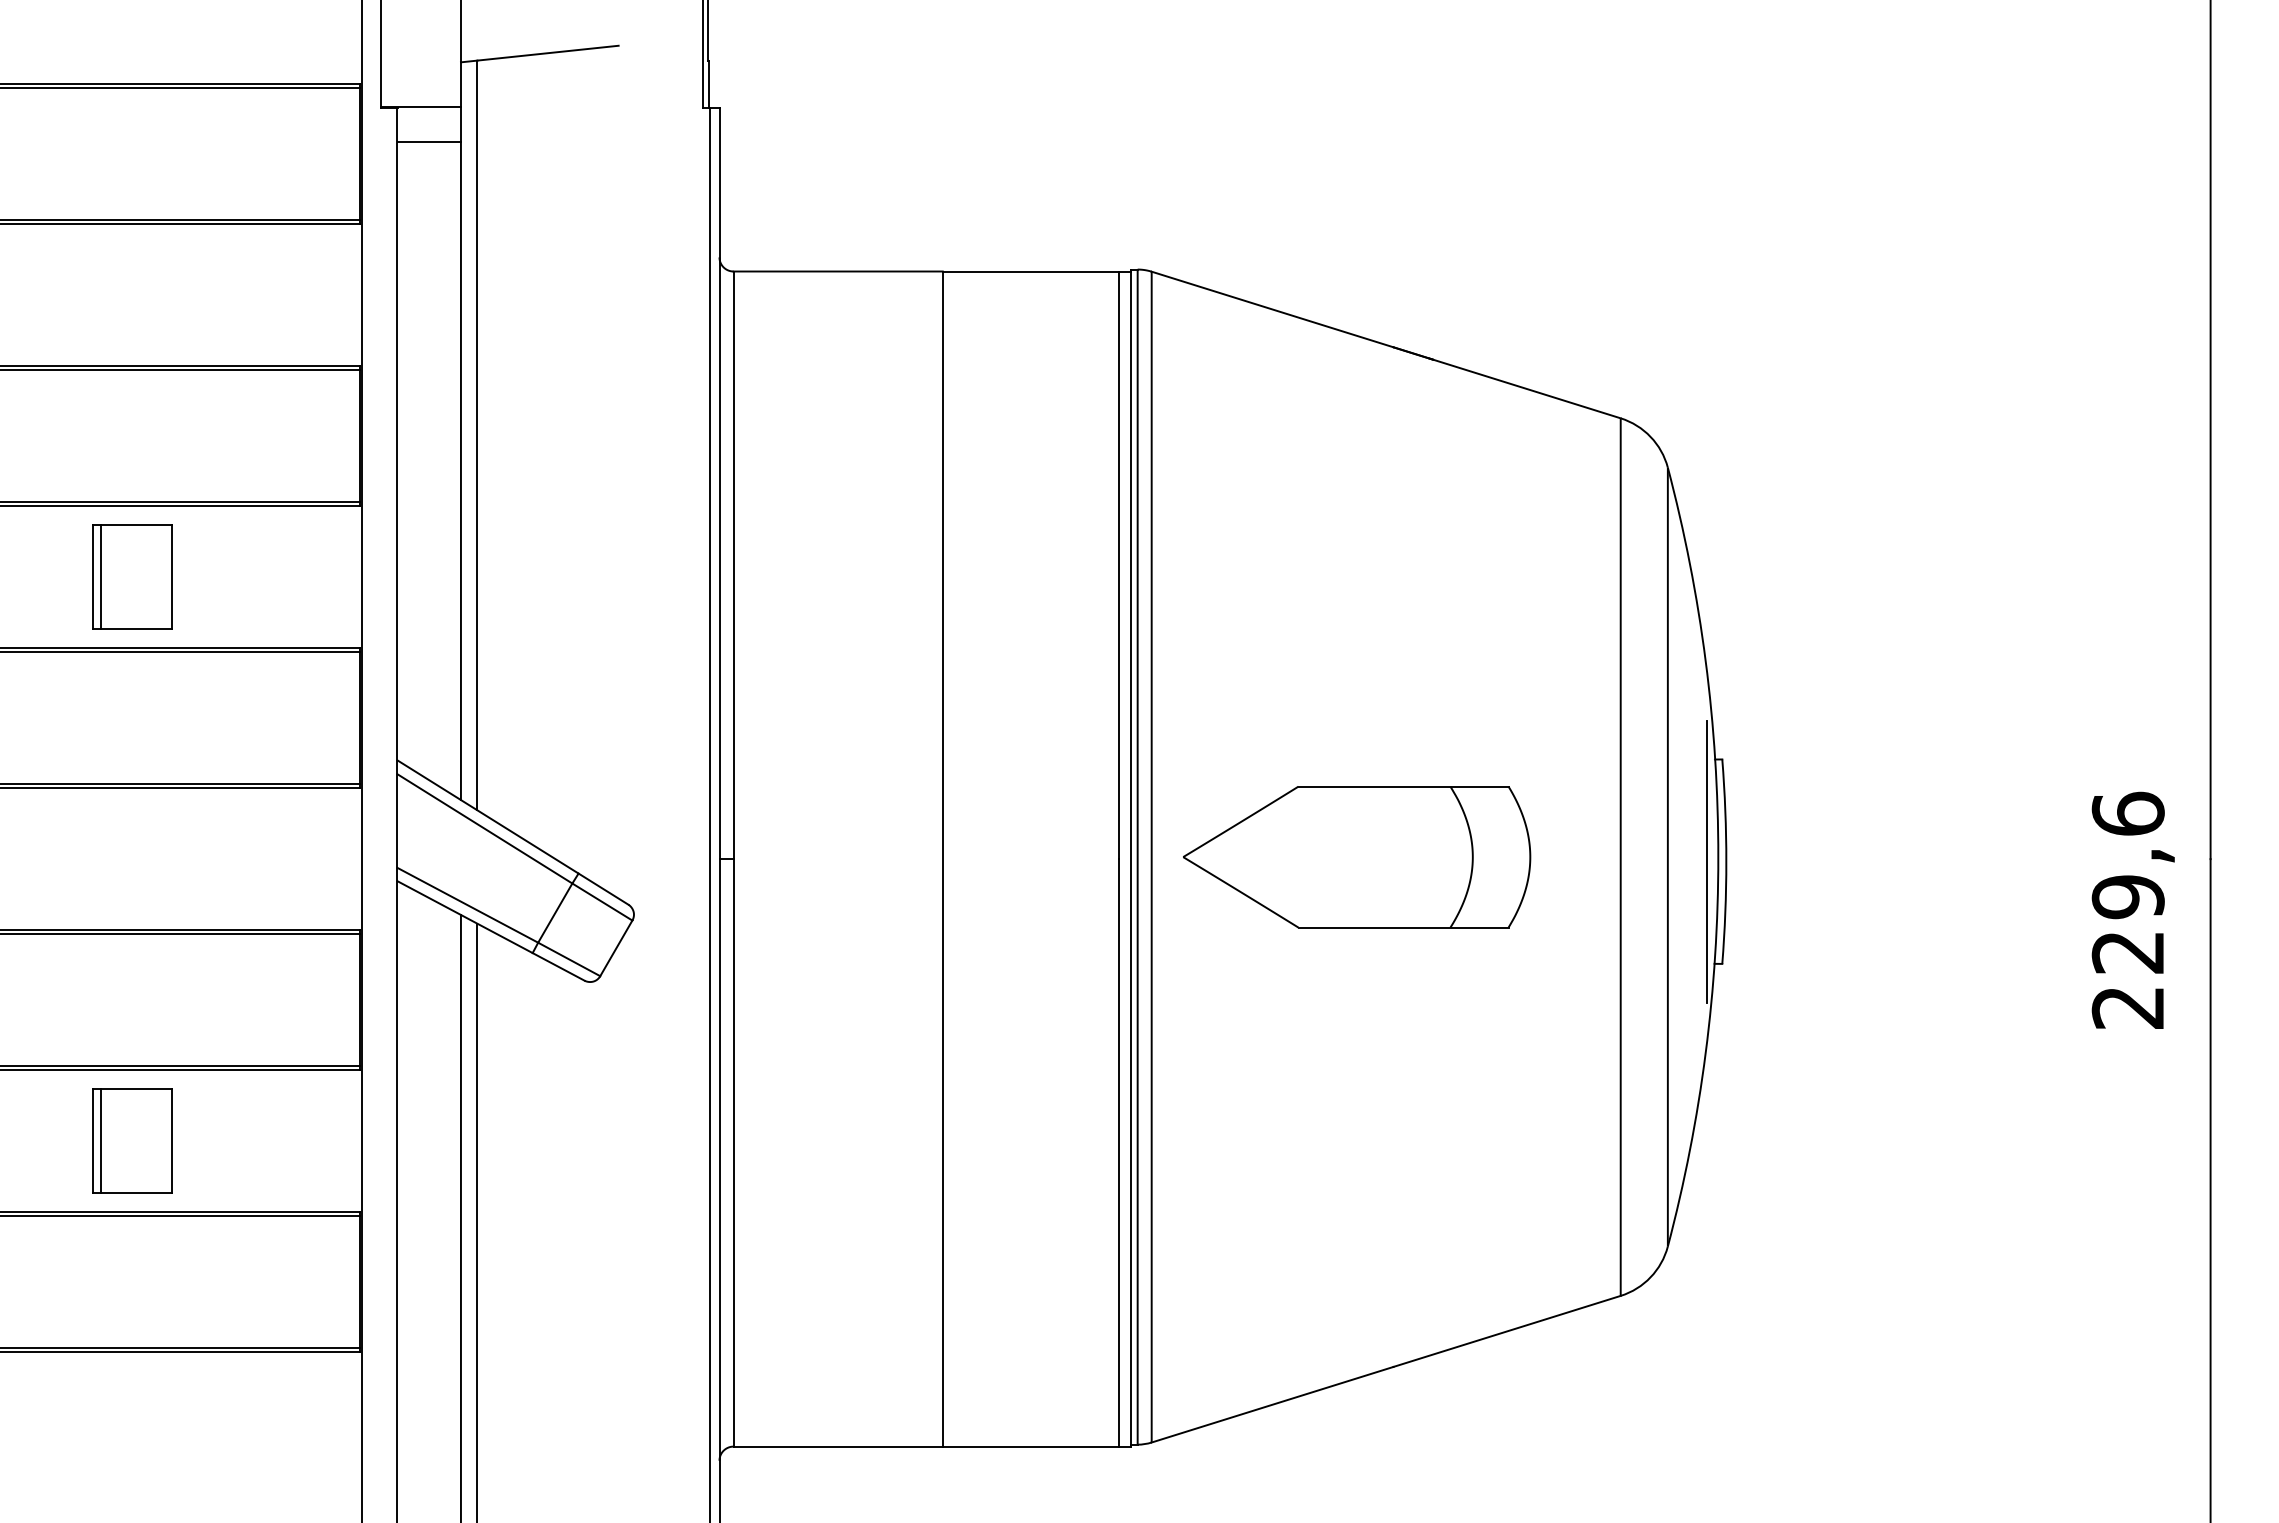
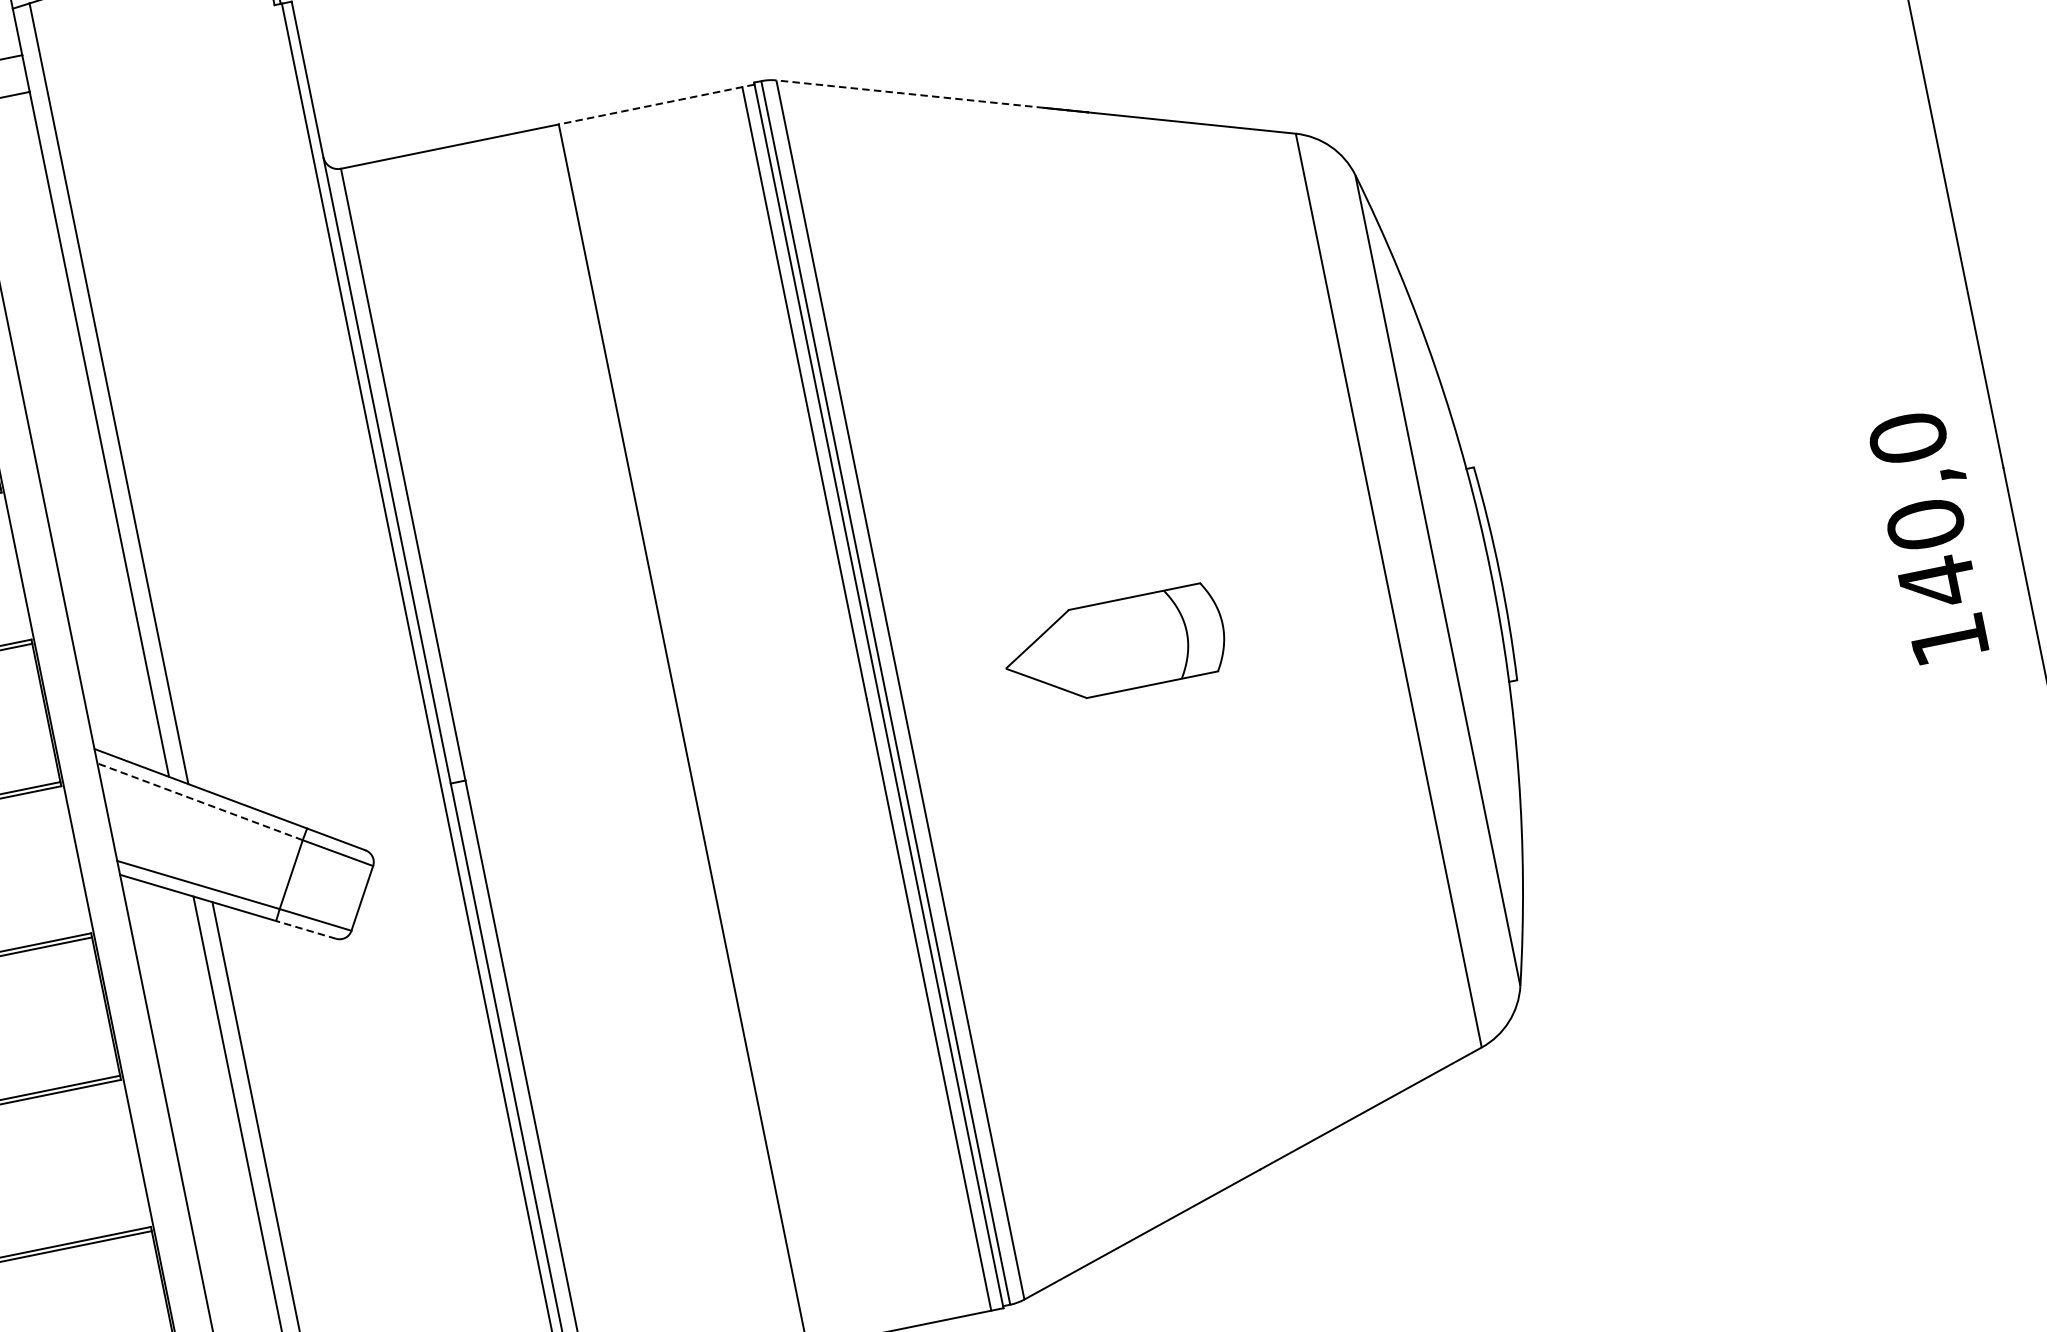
line: (1036, 271) -> (656, 104), solid -> dashed
line: (1272, 309) -> (910, 94), solid -> dashed
line: (484, 828) -> (199, 801), solid -> dashed
part: (1357, 857) -> (1114, 646), size x0.6
line: (1706, 862) -> (1479, 578), removed
text: (2127, 909) -> (1927, 537), 229,6 -> 140,0
line: (558, 966) -> (305, 929), solid -> dashed

